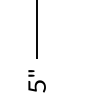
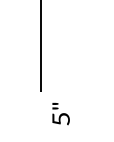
text: (36, 81) -> (60, 114), moved

